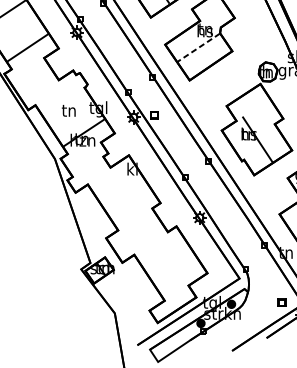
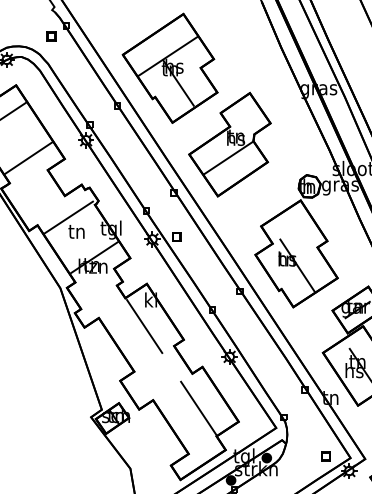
line: (198, 47) -> (228, 157), dashed -> solid
line: (61, 98) -> (68, 217), added
line: (126, 191) -> (144, 326), added
line: (173, 261) -> (198, 408), added

